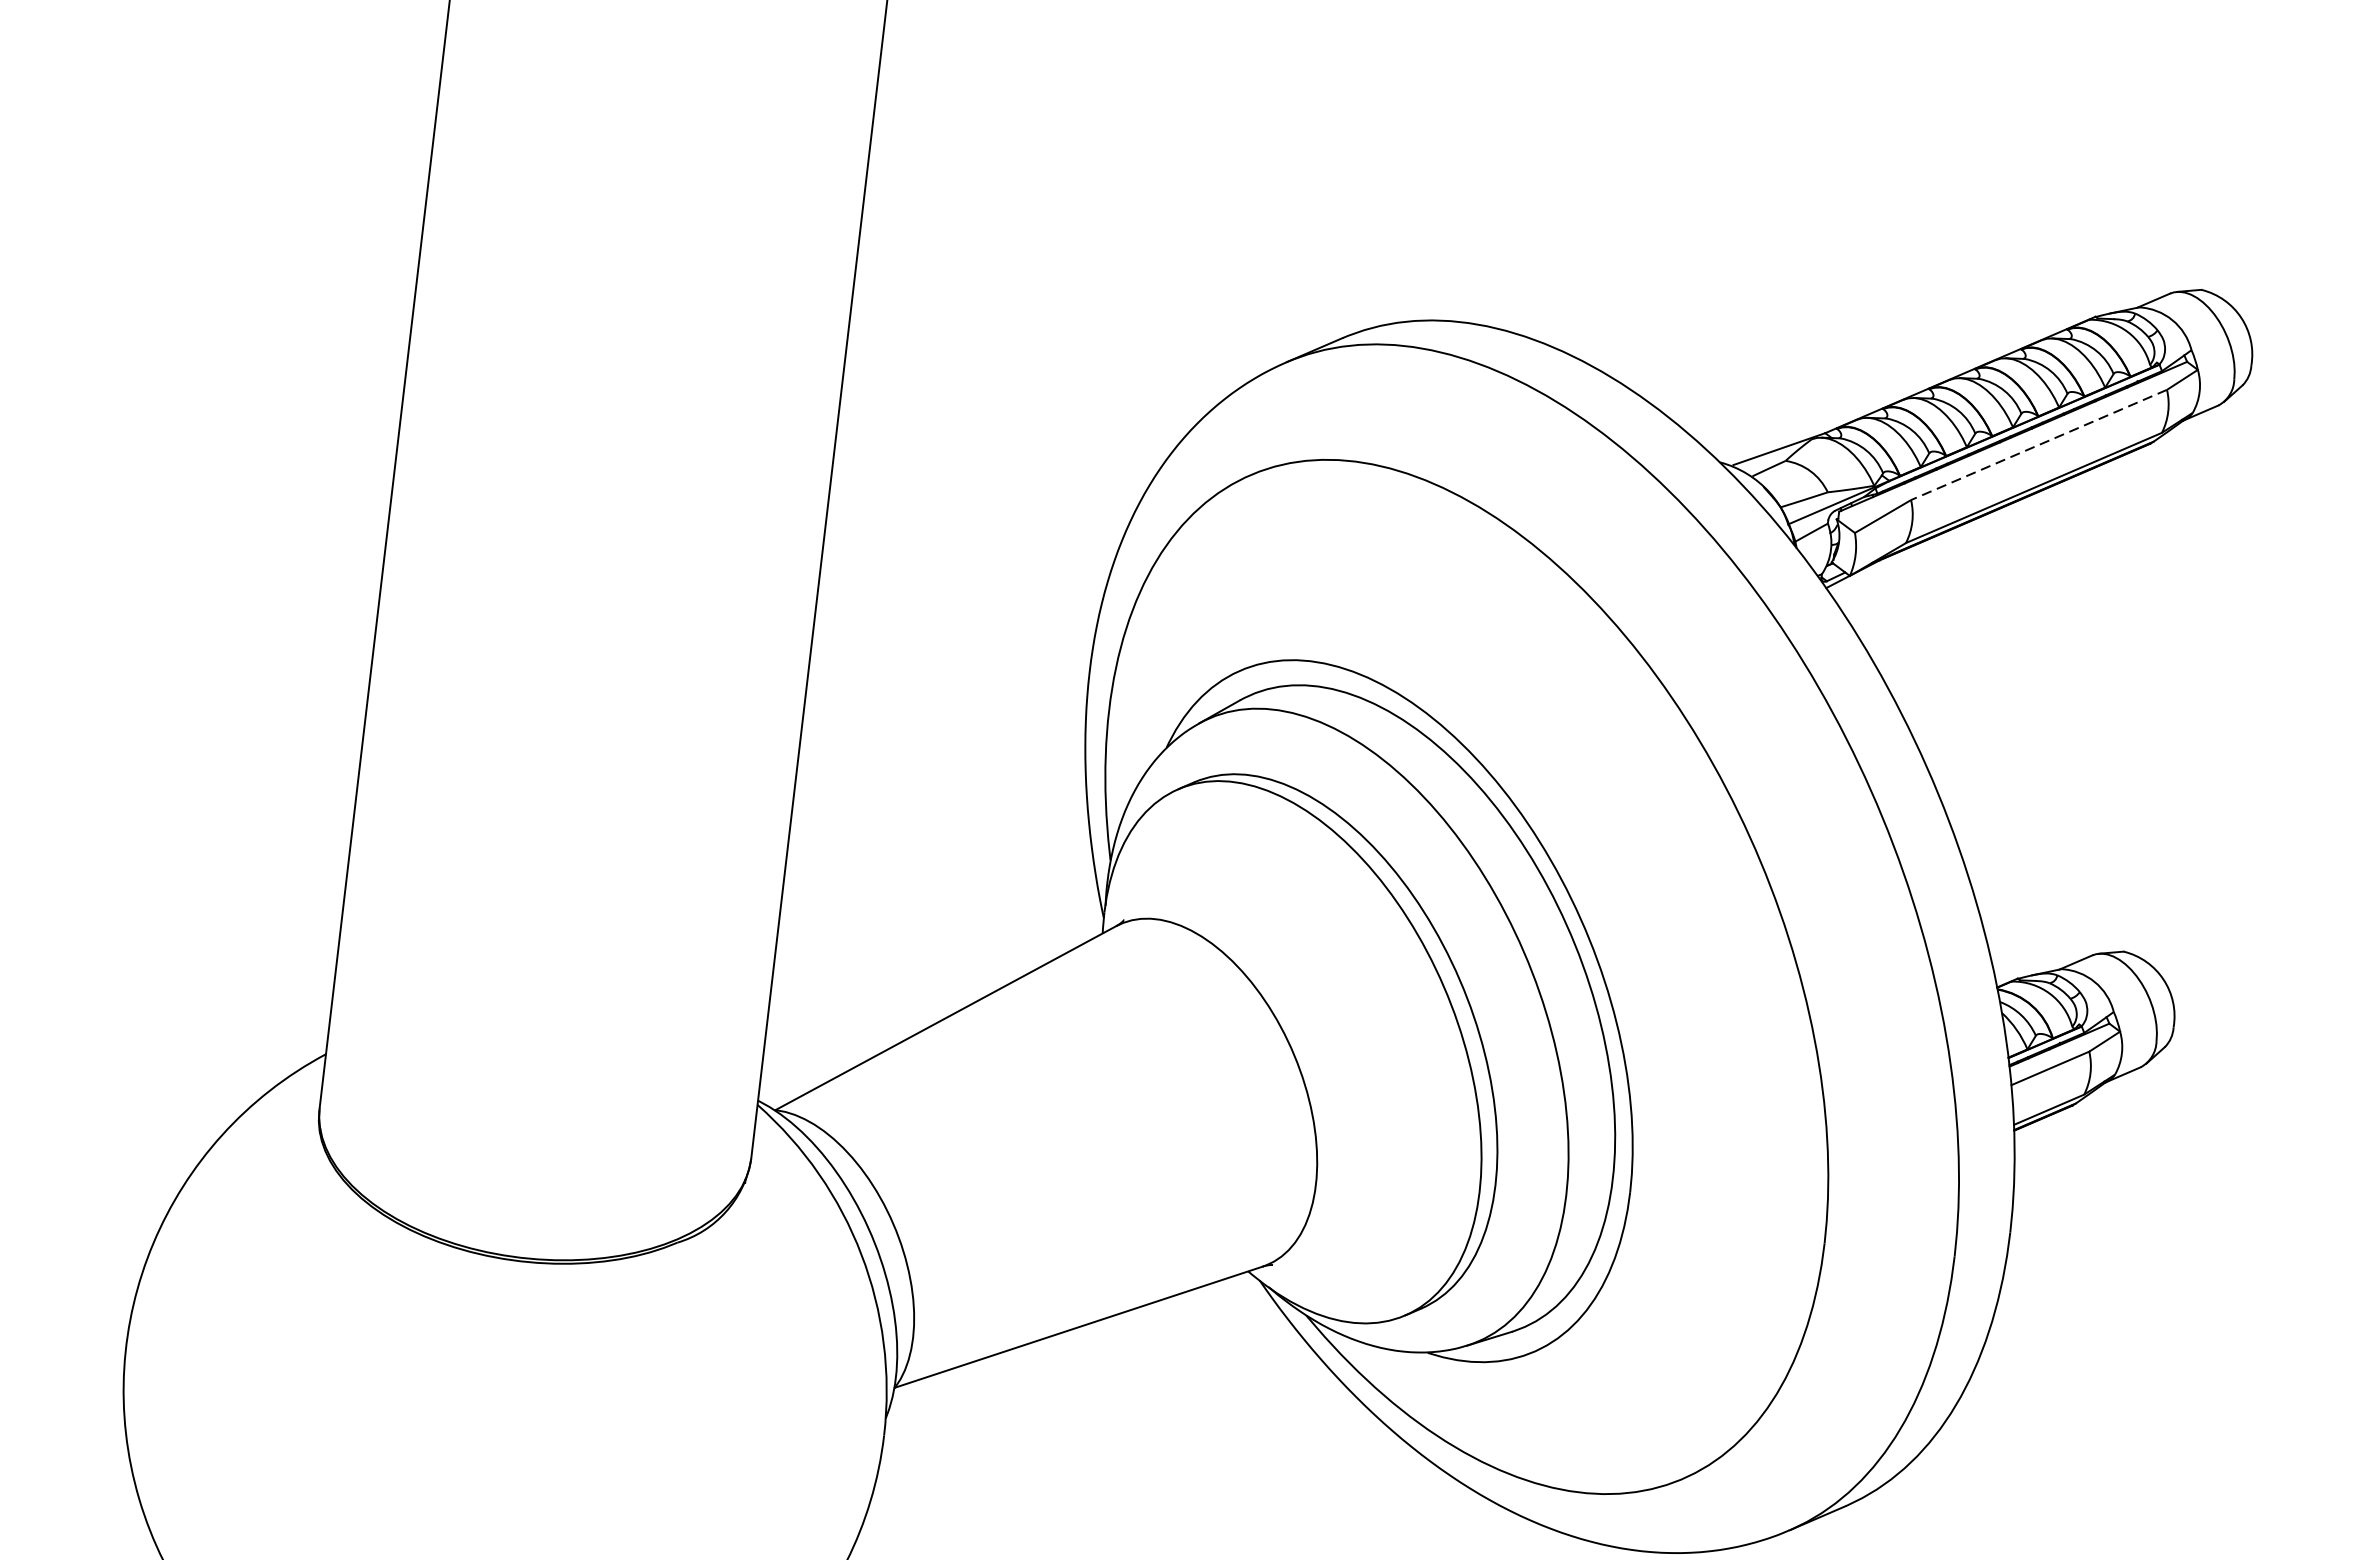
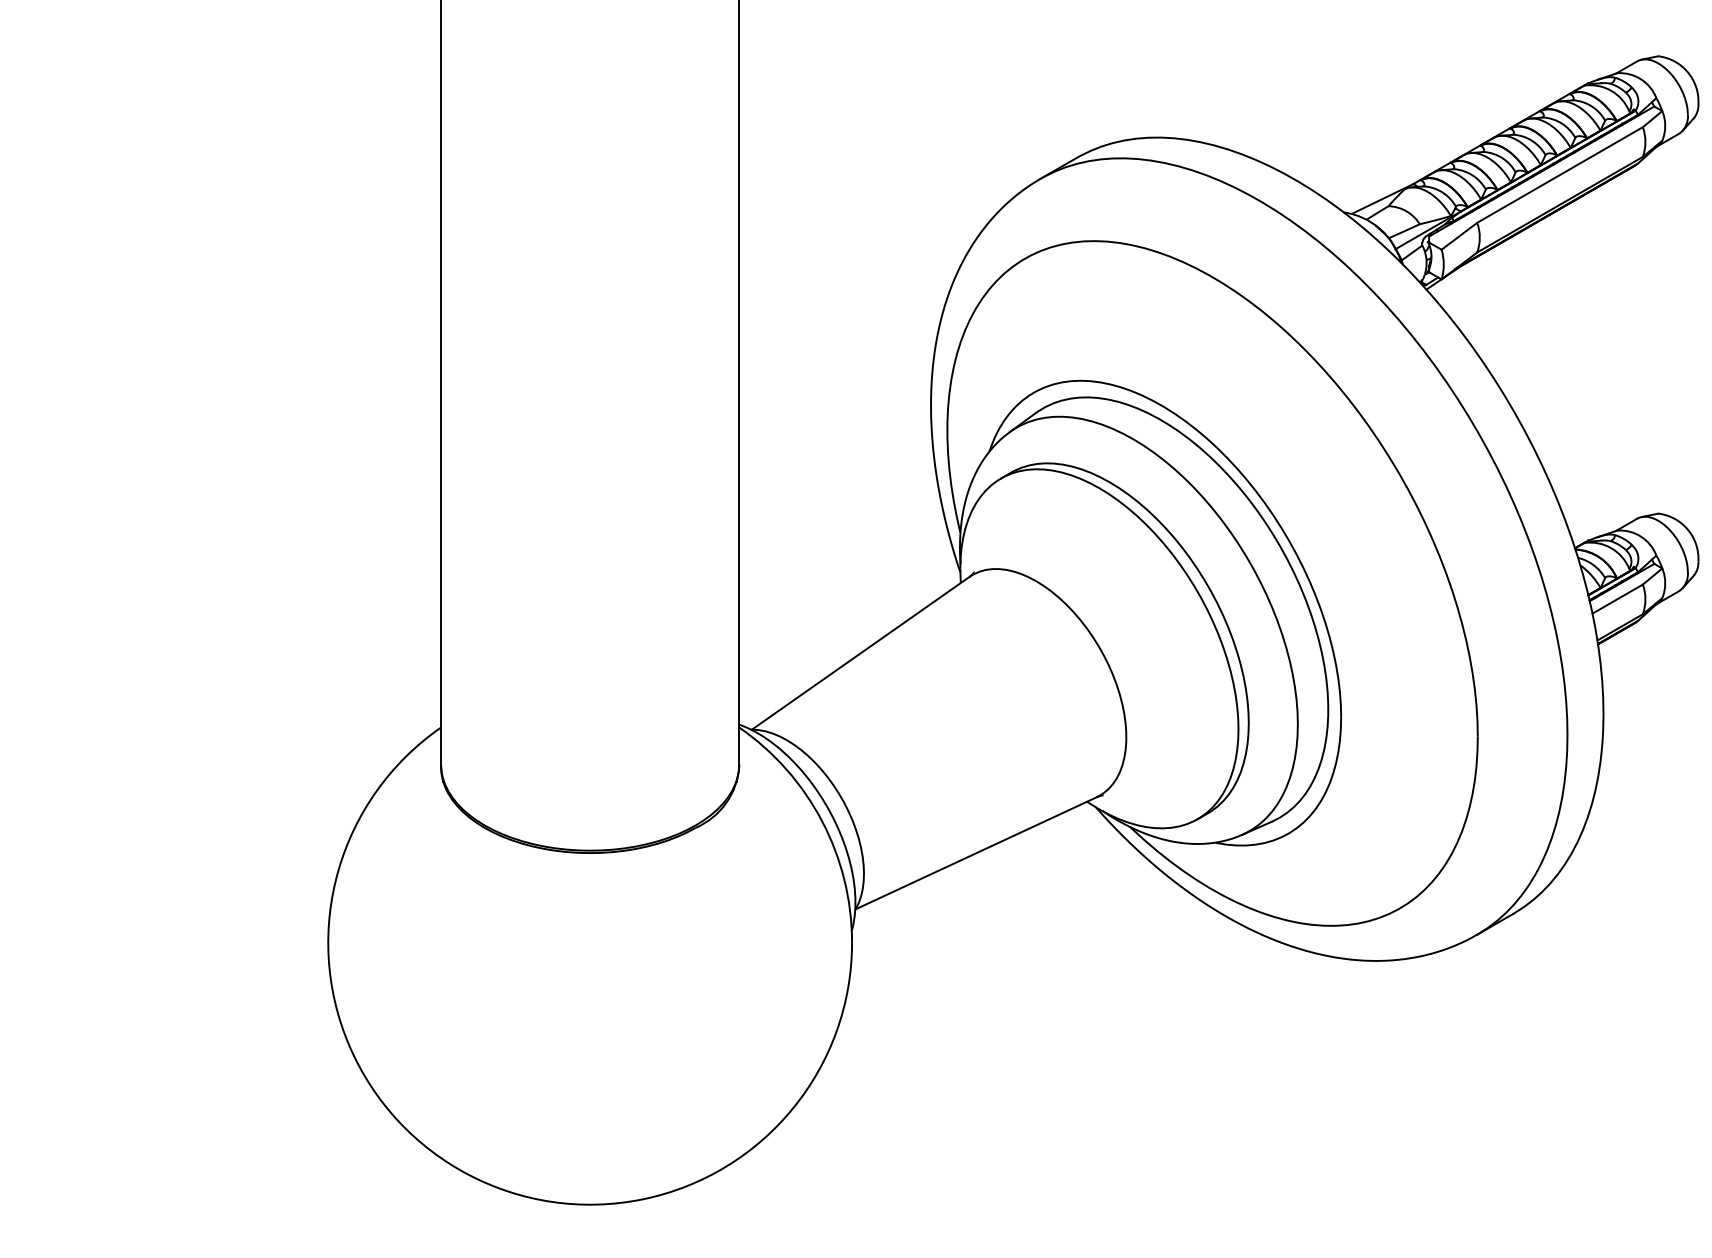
line: (2039, 445) -> (1560, 175), dashed -> solid

